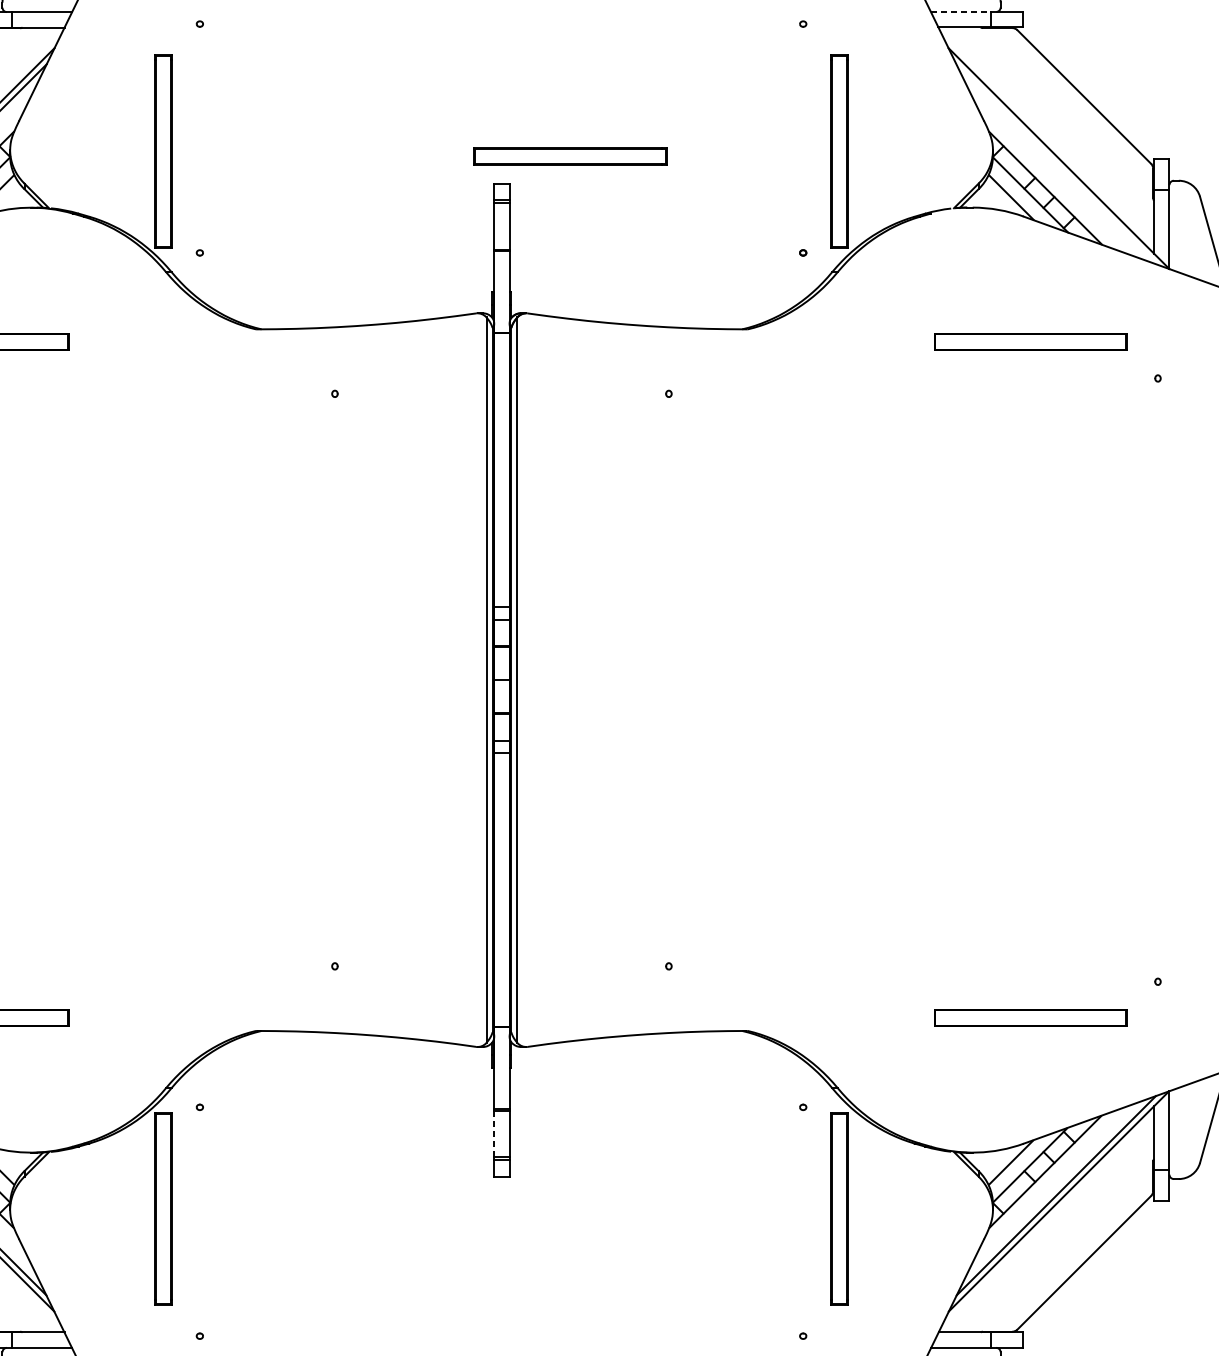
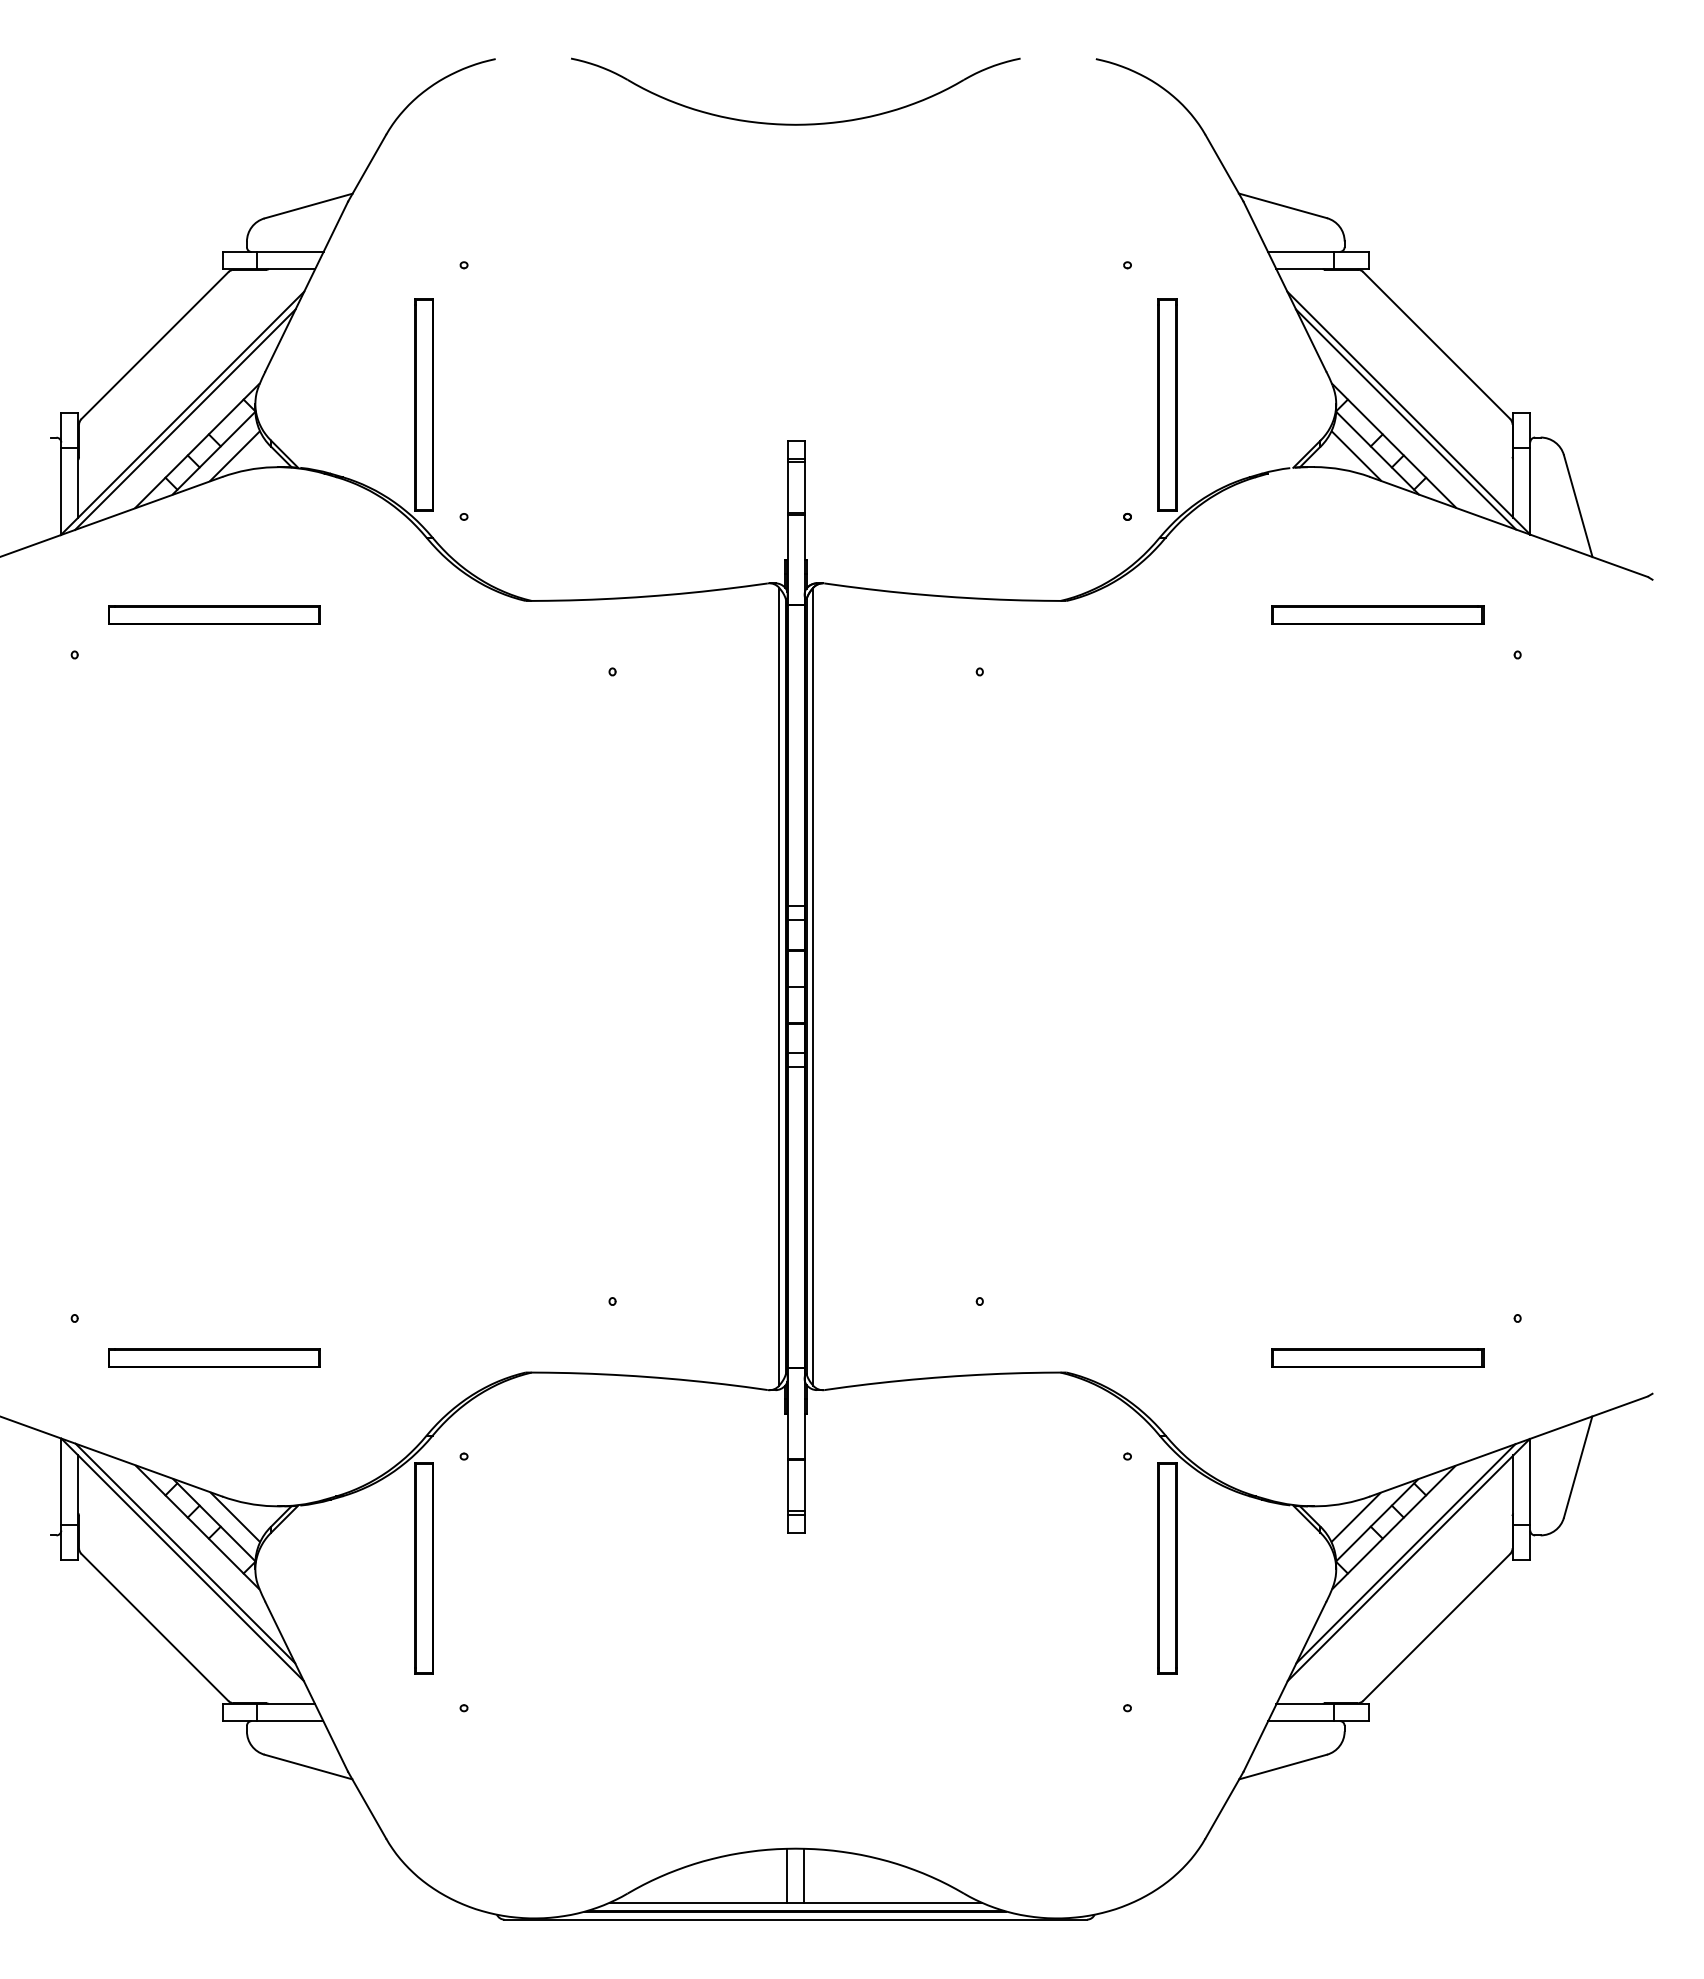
line: (961, 11) -> (1301, 251), dashed -> solid
part: (570, 156) -> (871, 410), removed
line: (1056, 164) -> (1406, 419), added
line: (494, 1134) -> (787, 1486), dashed -> solid

